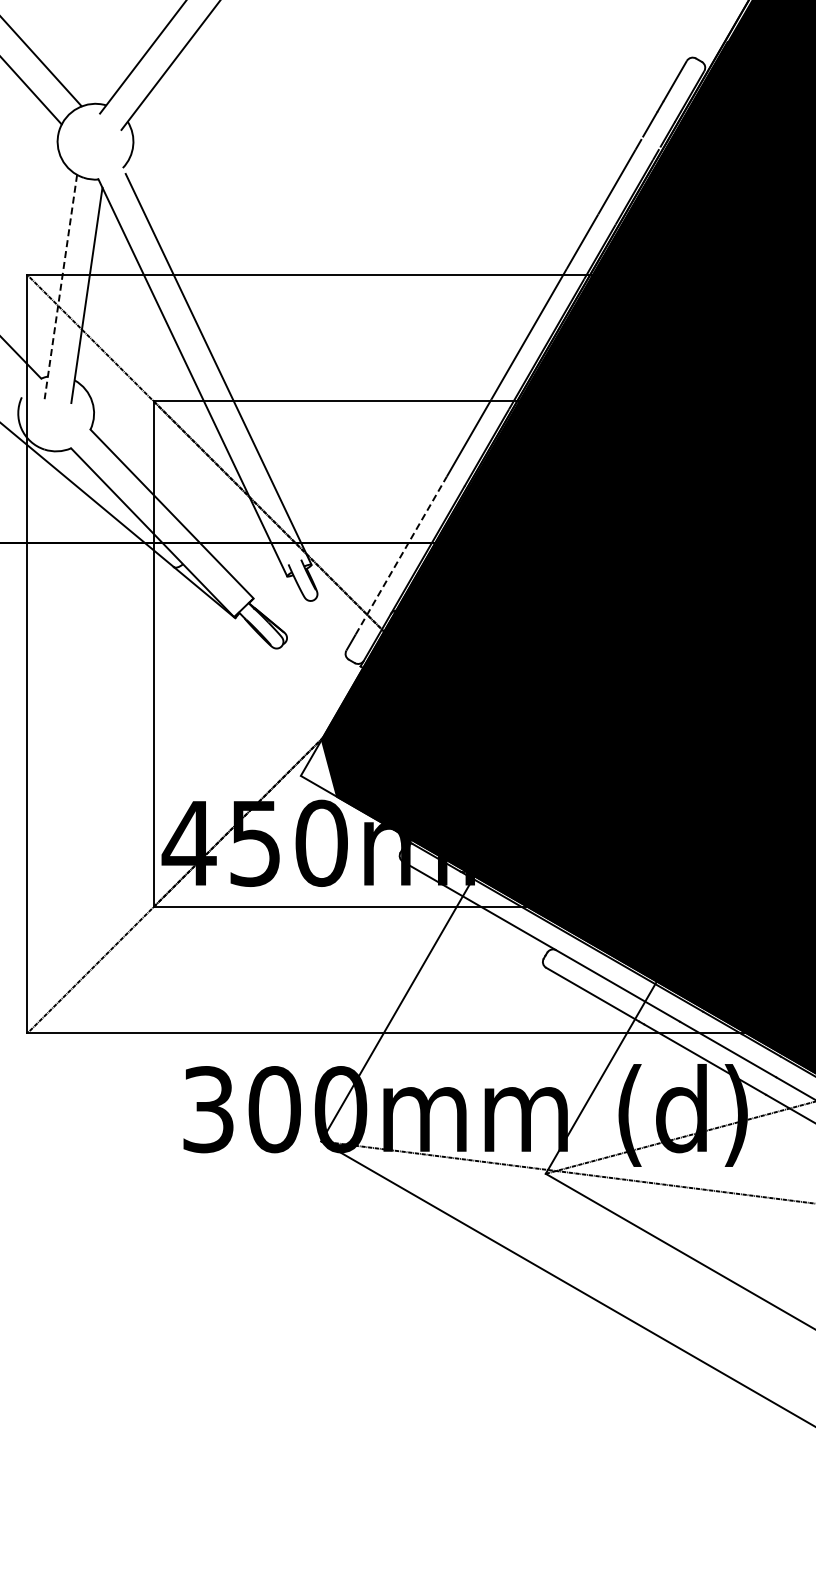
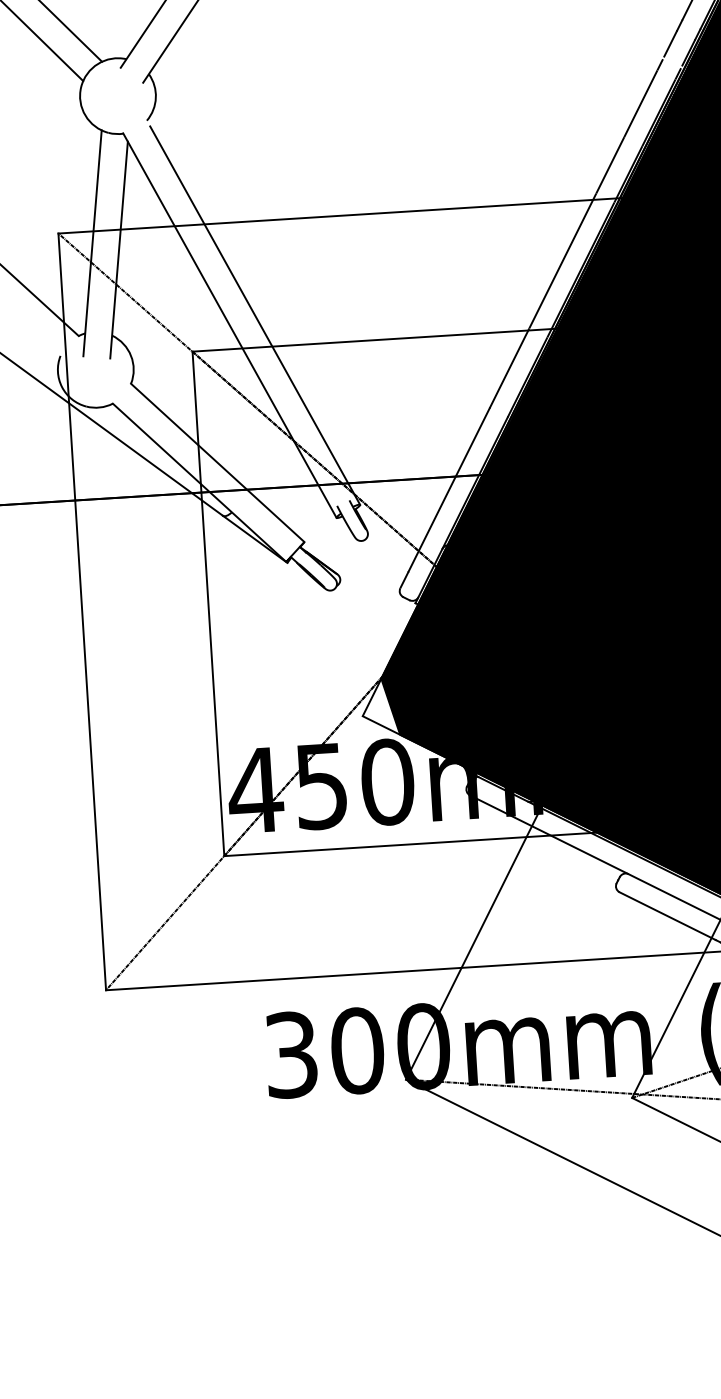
line: (60, 287) -> (92, 243), dashed -> solid
line: (401, 555) -> (449, 489), dashed -> solid

